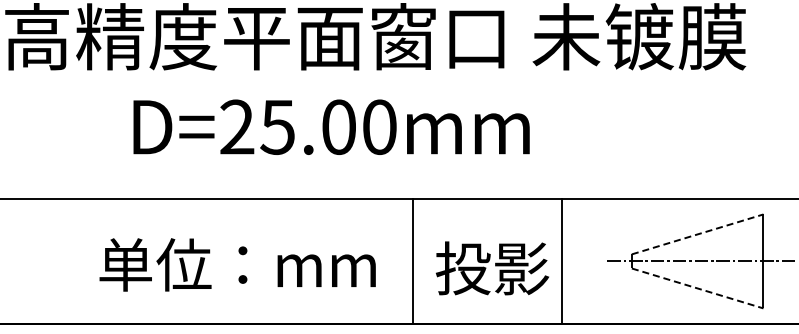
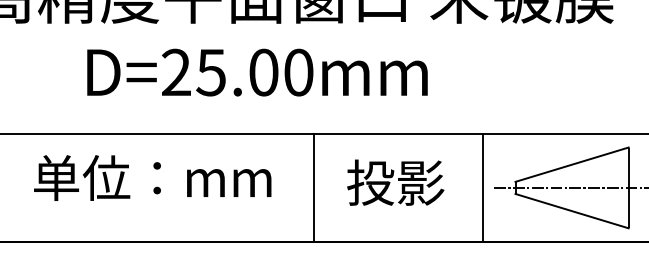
line: (697, 234) -> (571, 164), dashed -> solid
line: (412, 261) -> (314, 187), moved
line: (562, 261) -> (483, 187), moved
text: (237, 264) -> (152, 177), moved
text: (491, 268) -> (394, 182), moved
line: (697, 288) -> (571, 211), dashed -> solid

